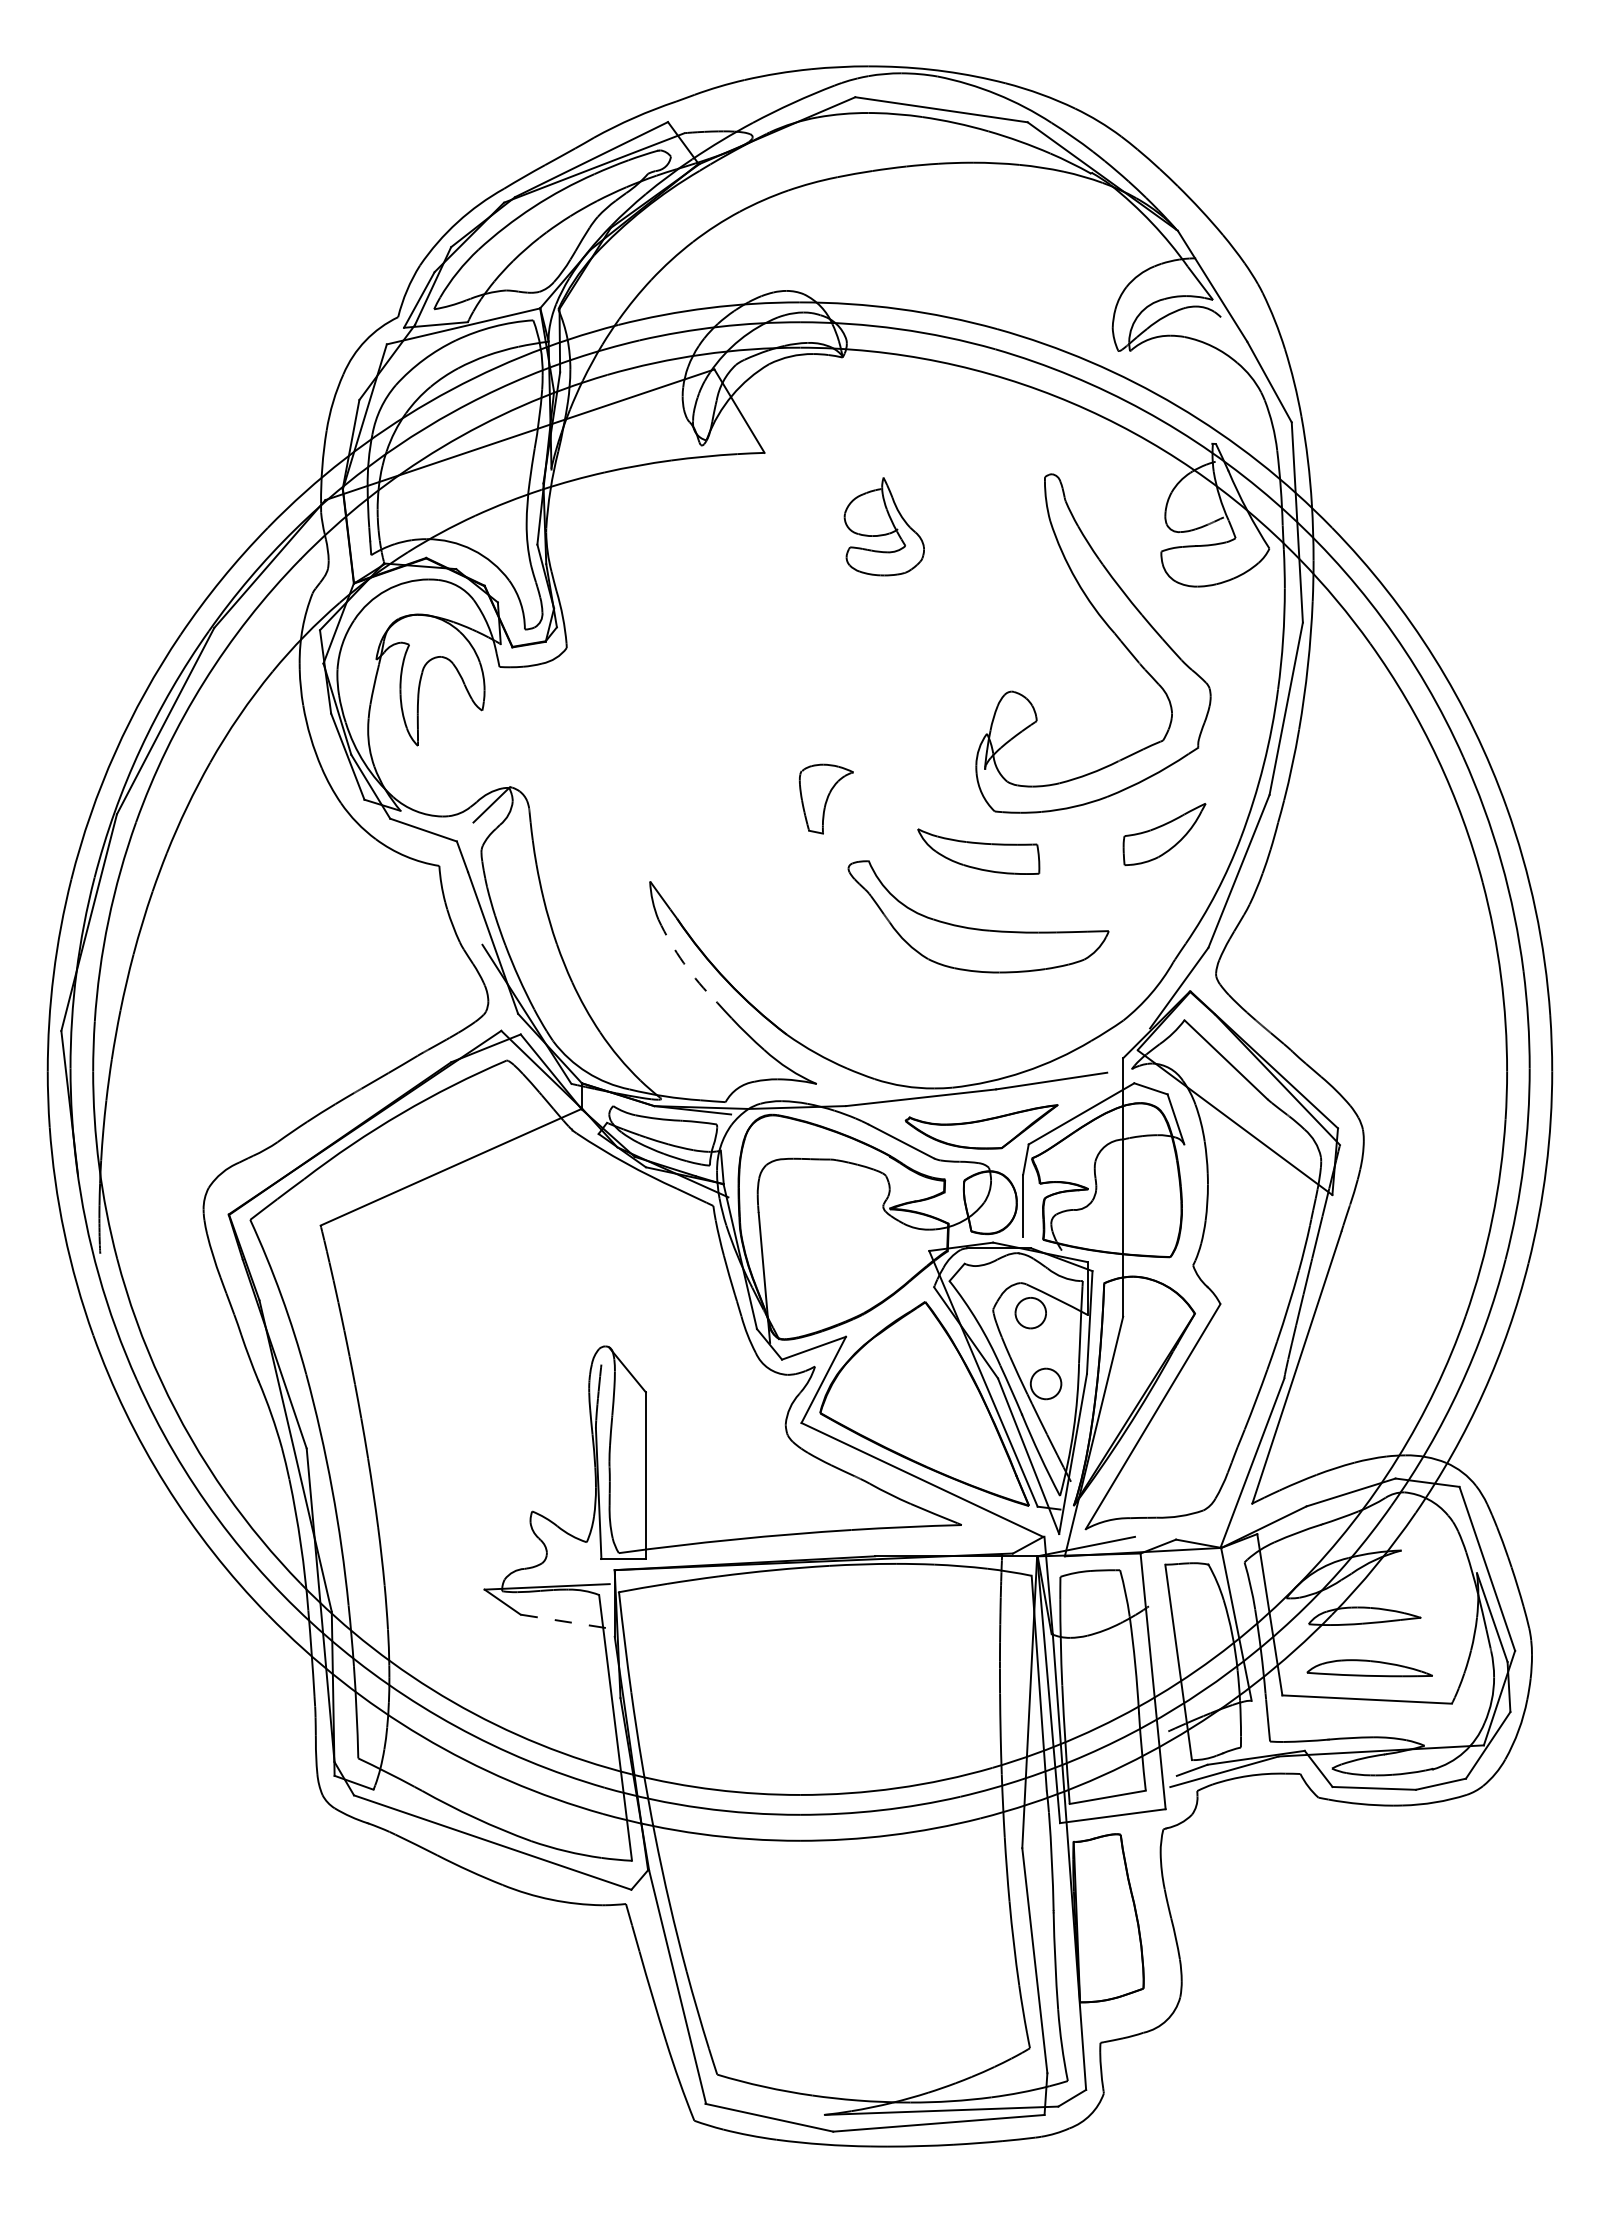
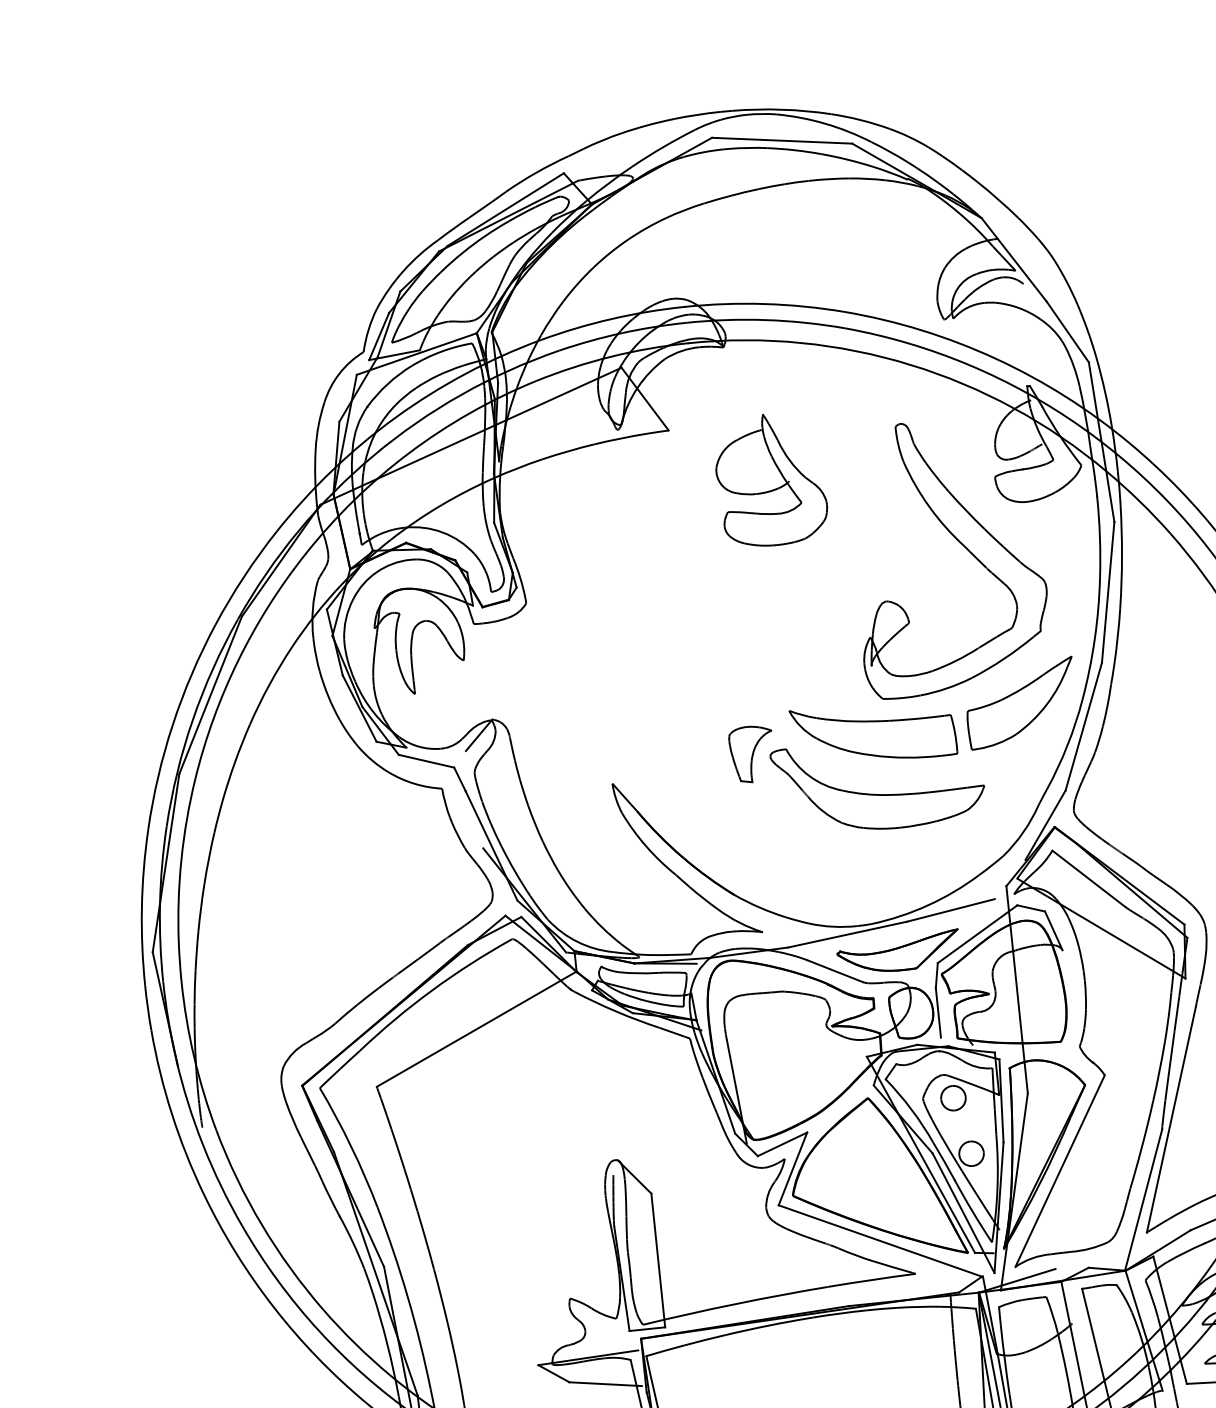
part: (884, 526) -> (770, 479), size x1.67
part: (825, 798) -> (751, 753), moved
part: (1164, 834) -> (1020, 703), size x1.67
part: (978, 851) -> (873, 732), size x1.67
arc: (683, 963) -> (645, 846), dashed -> solid
line: (565, 1621) -> (605, 1384), dashed -> solid

